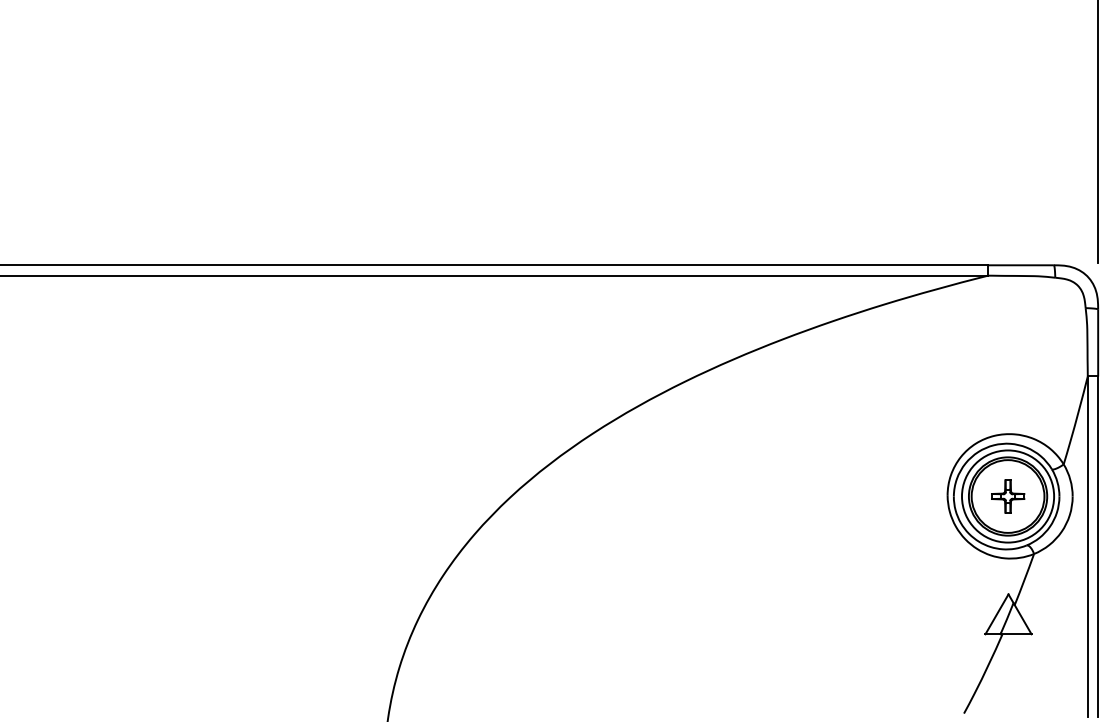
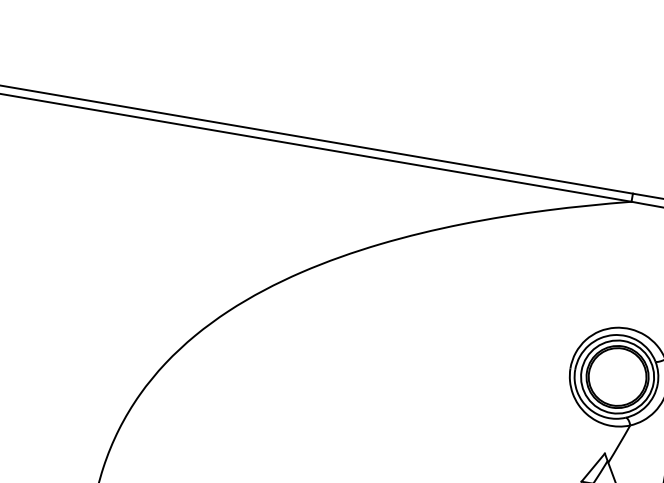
part: (1008, 496) -> (617, 377), removed

